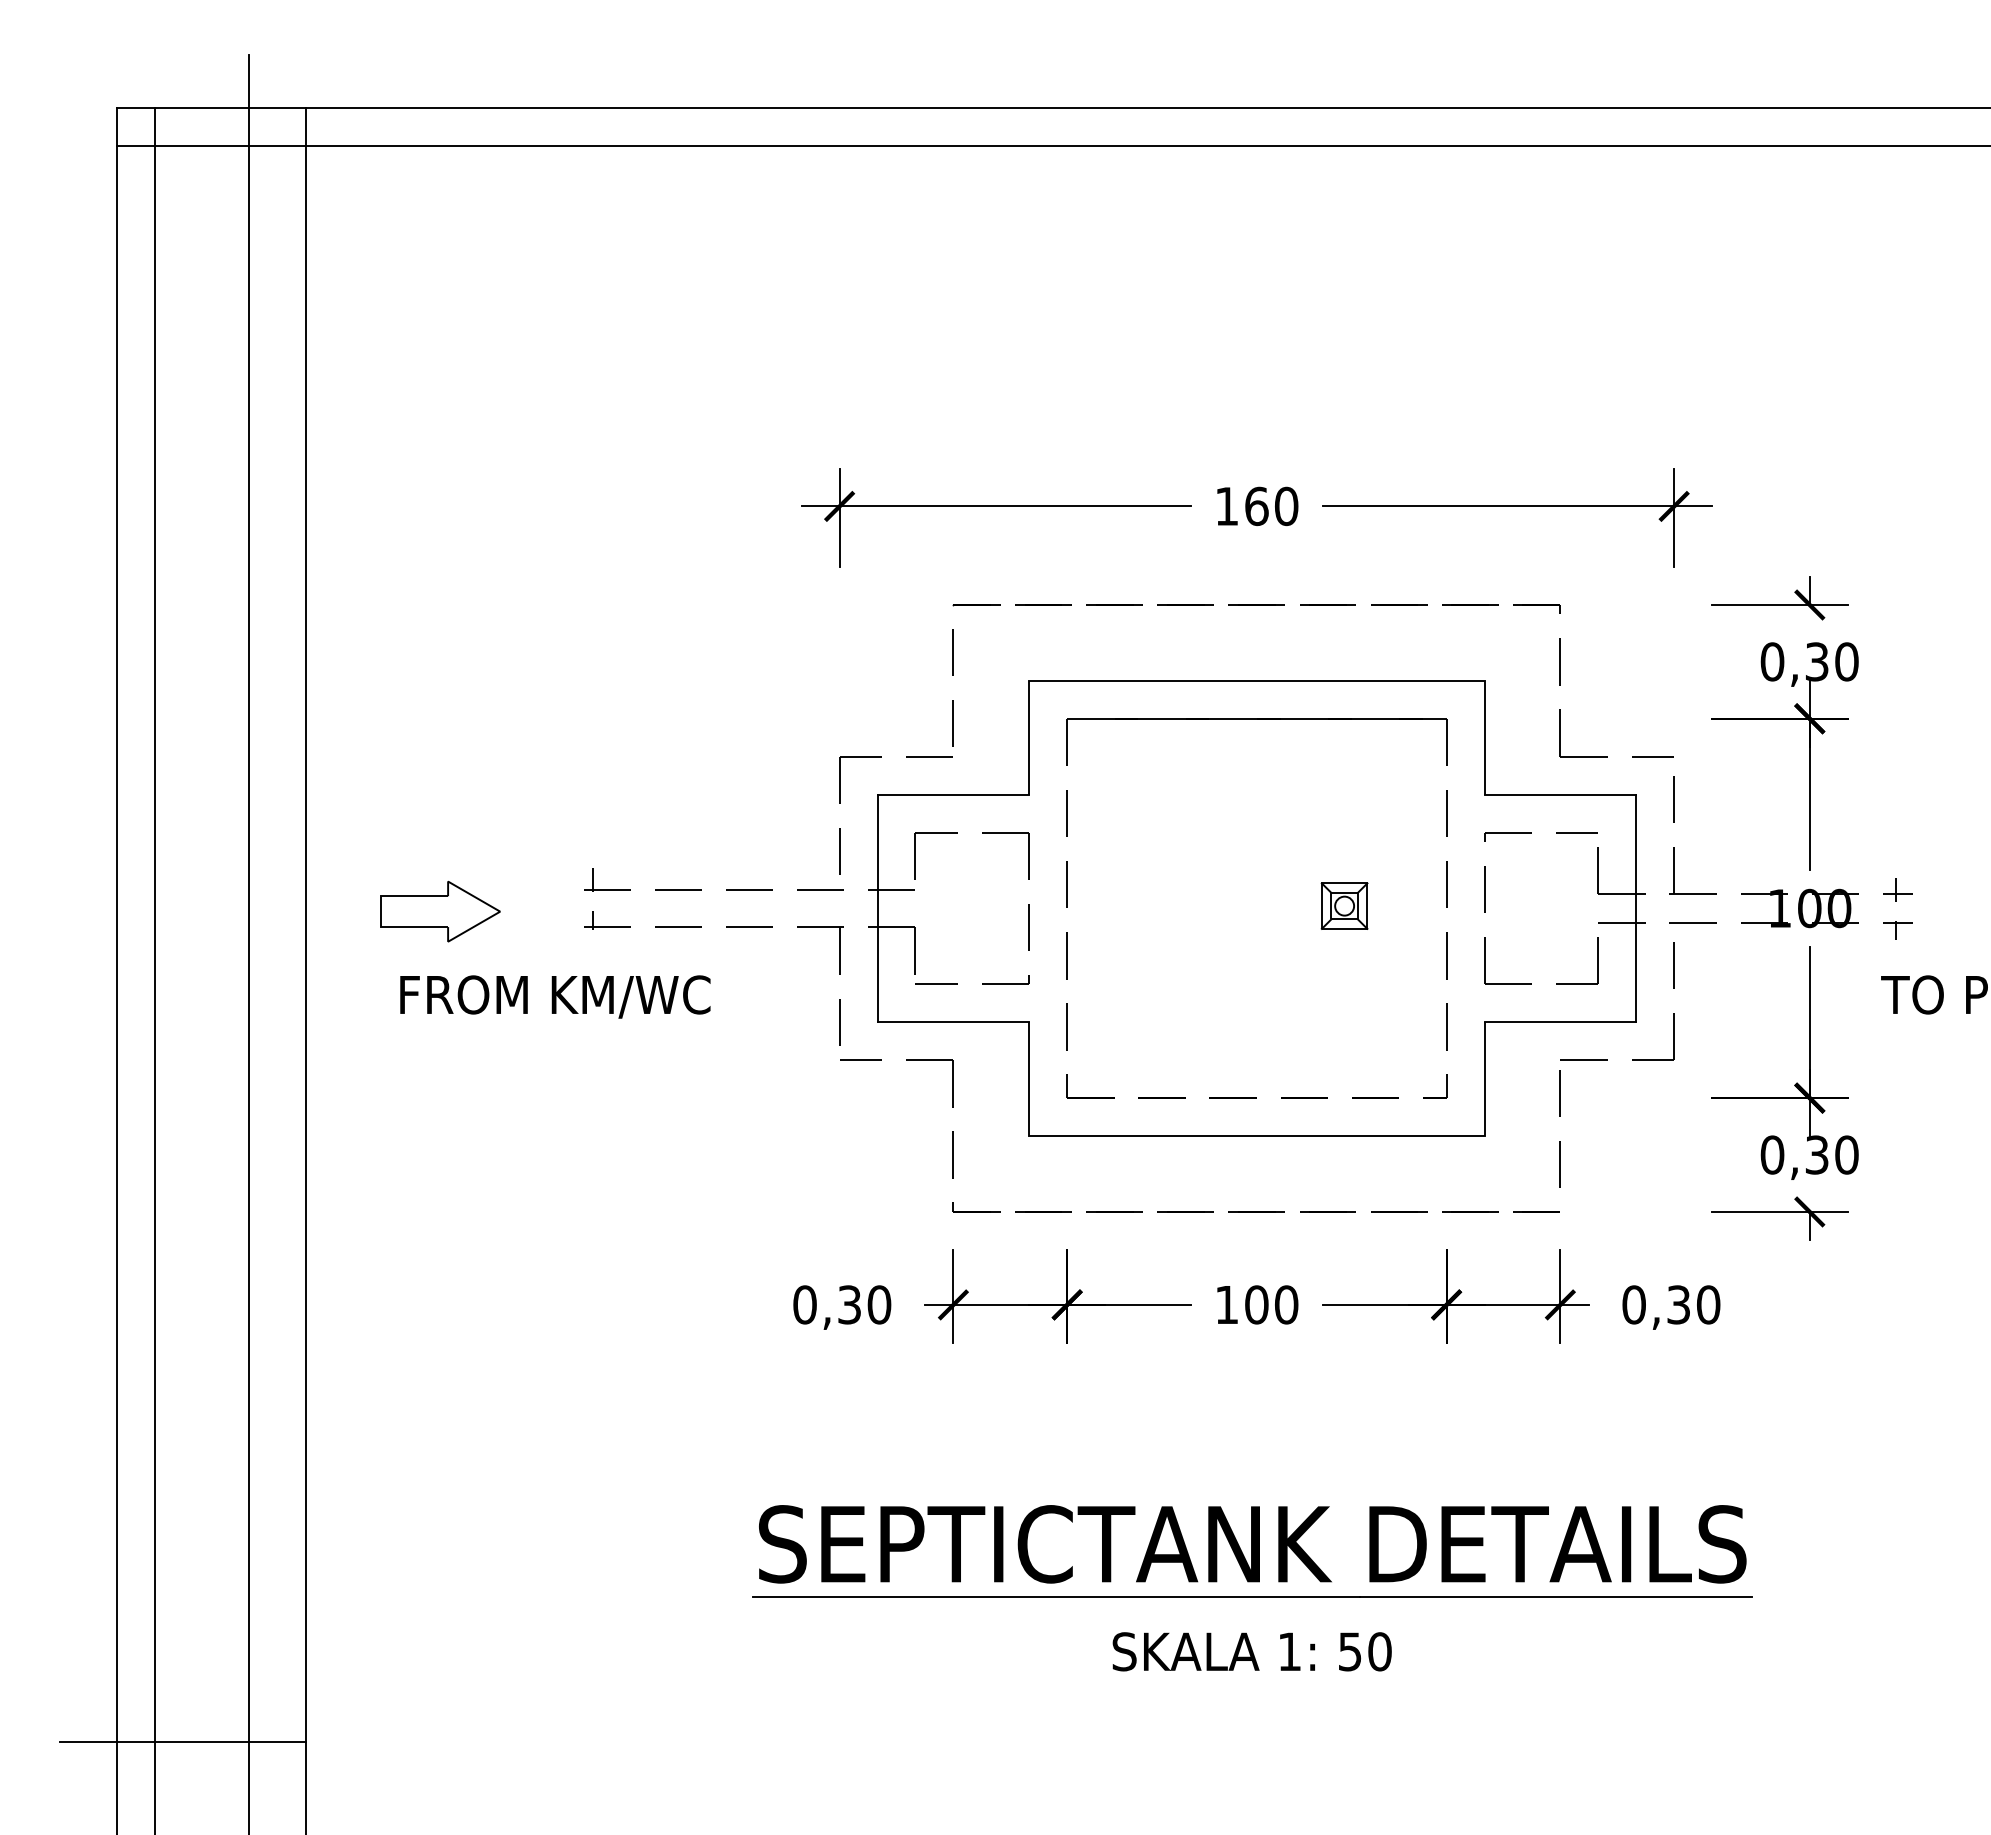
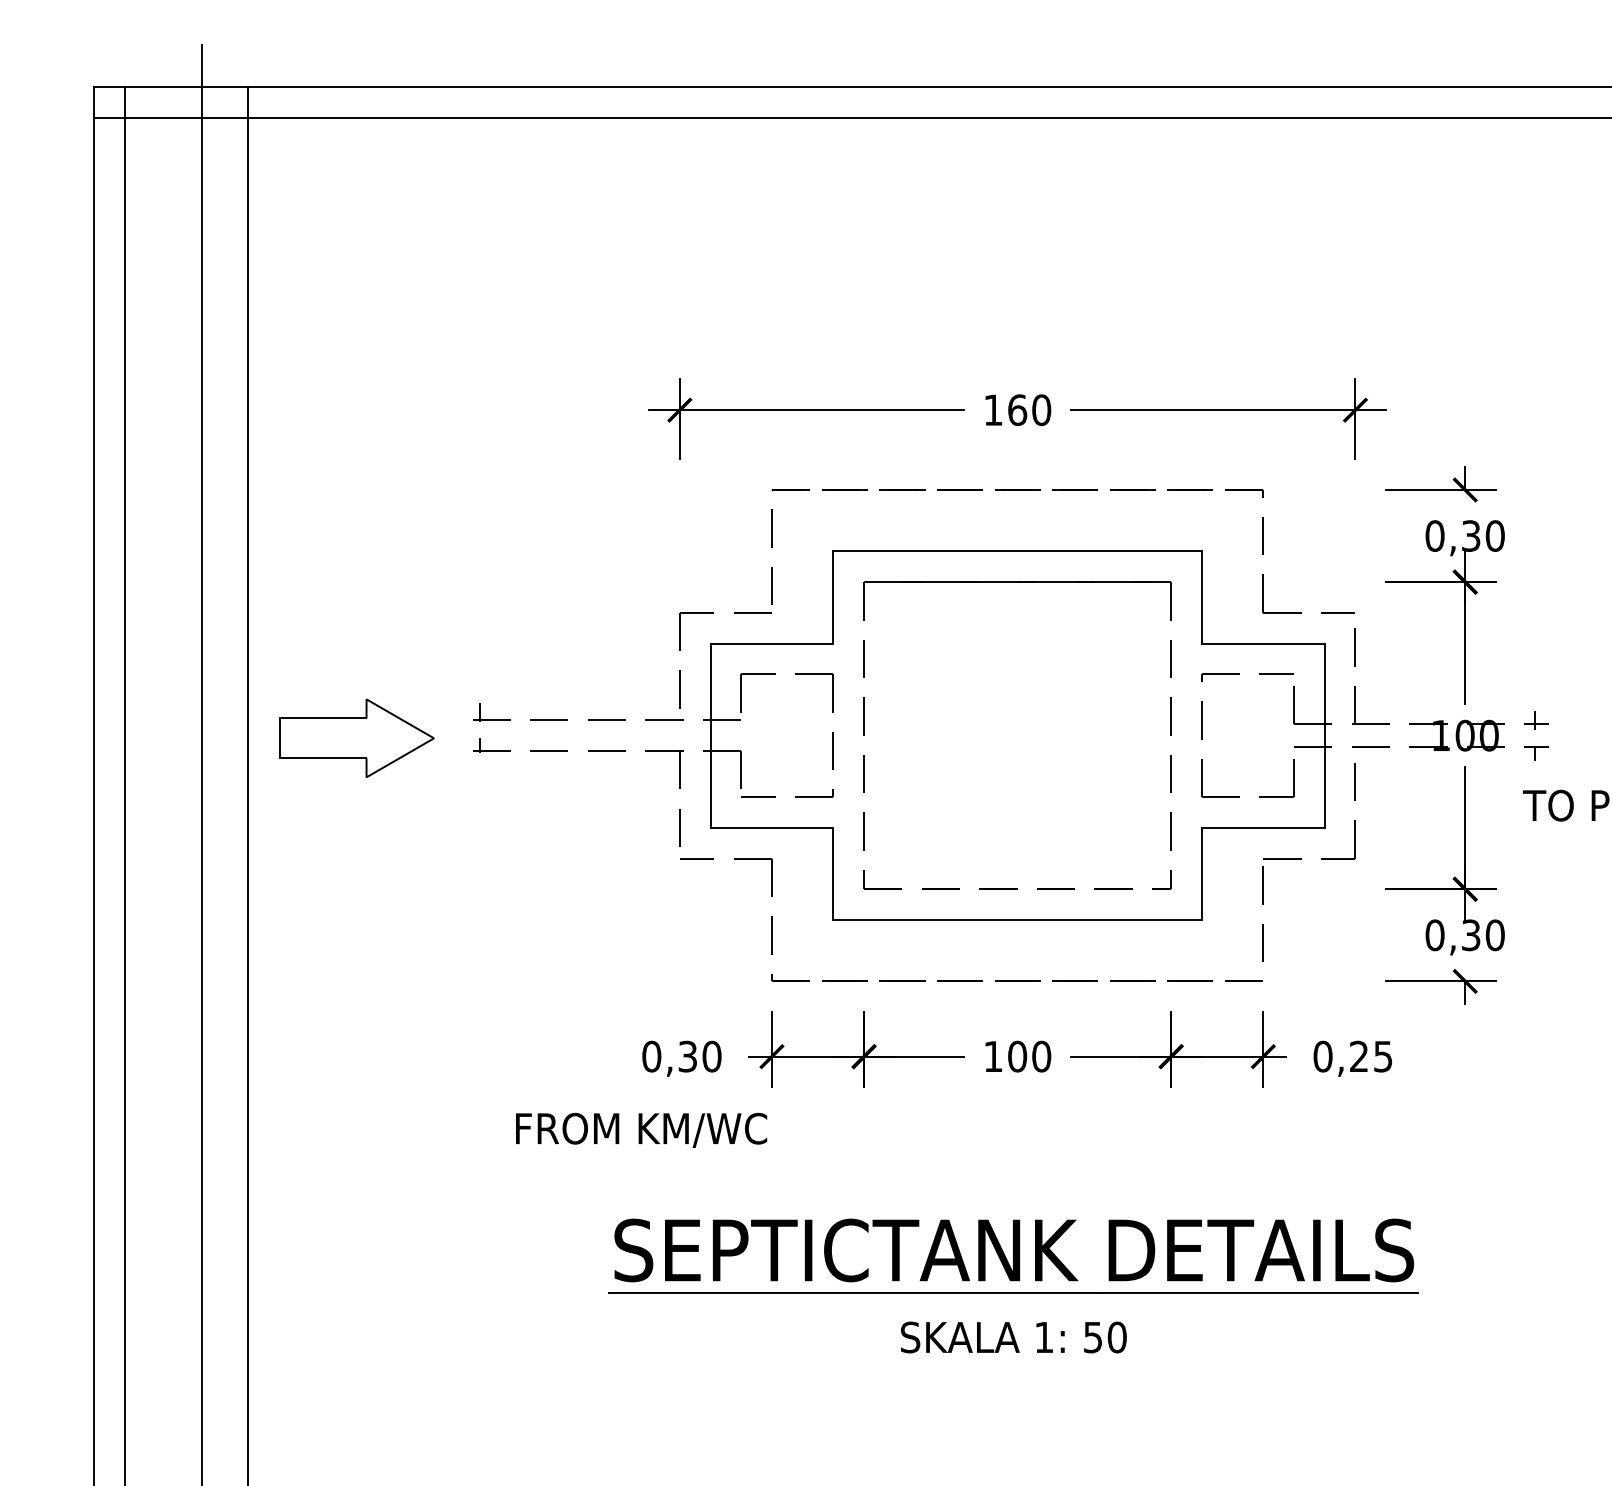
part: (1344, 905) -> (1088, 733), removed
part: (440, 911) -> (356, 738), size x1.6
text: (555, 996) -> (641, 1129), moved
text: (1693, 1304) -> (1371, 1056), 0,30 -> 0,25
line: (182, 1741) -> (147, 1410), removed

